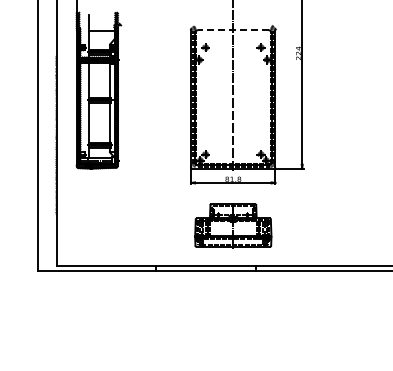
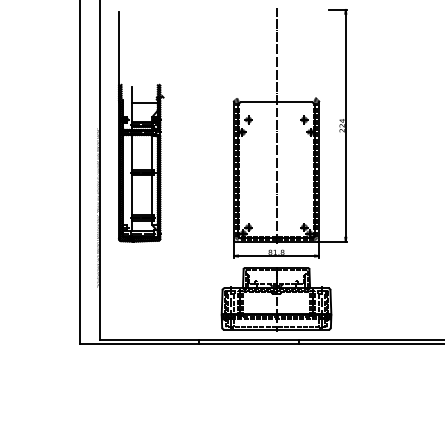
line: (233, 30) -> (276, 102), dashed -> solid
part: (233, 226) -> (276, 299), size x1.43

